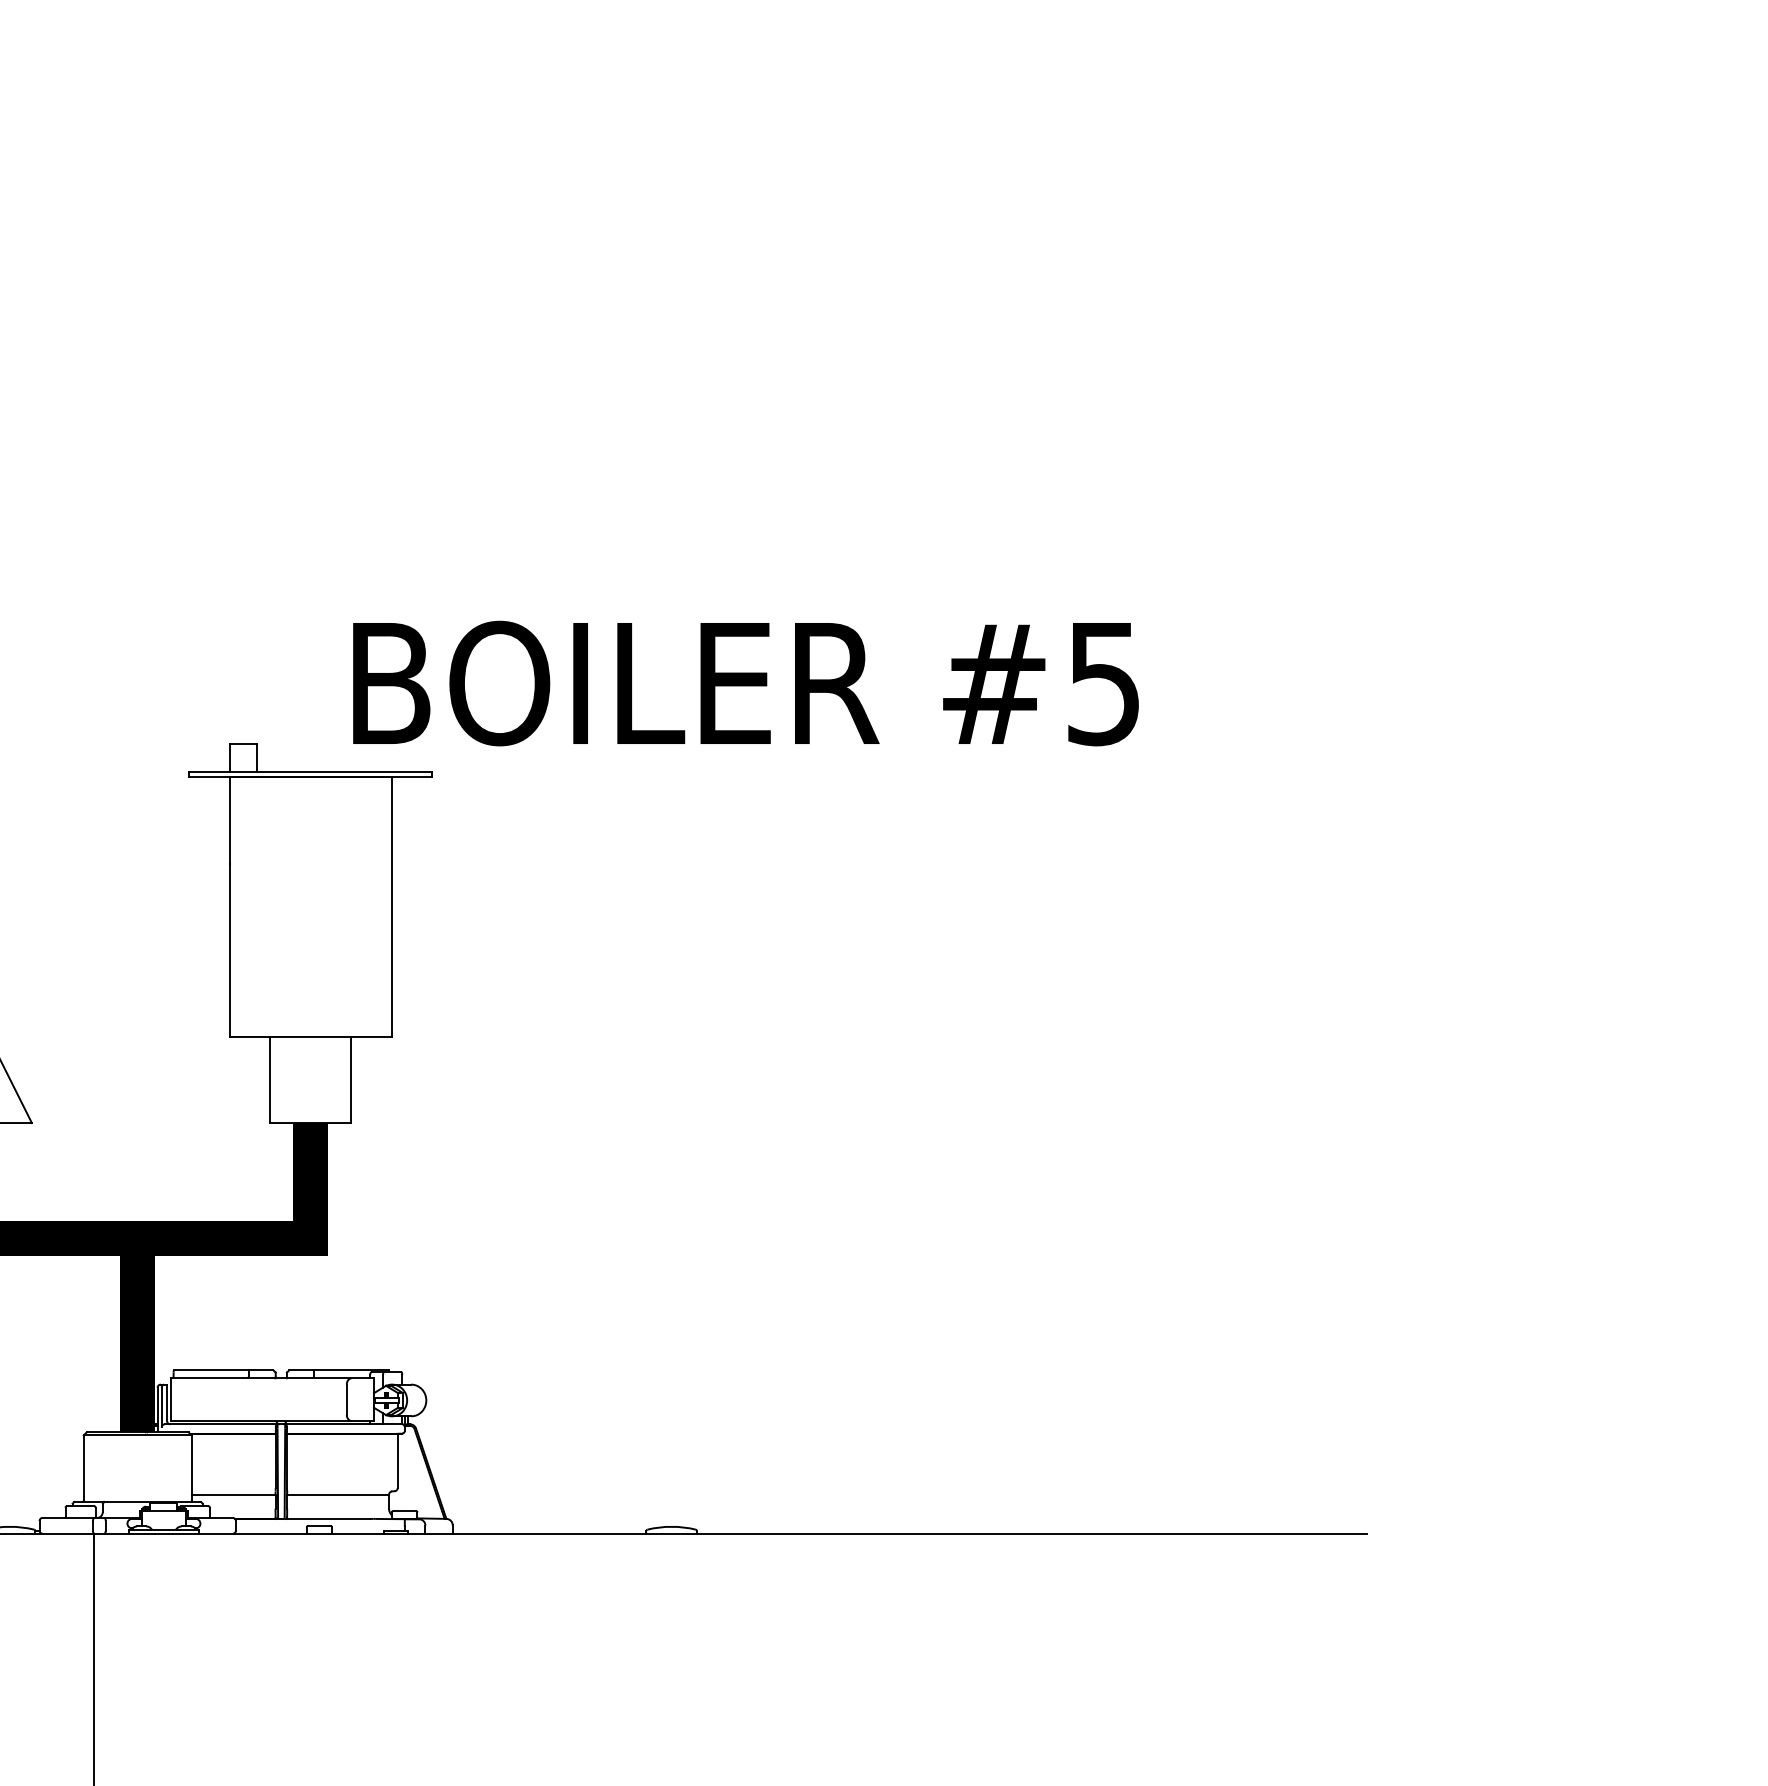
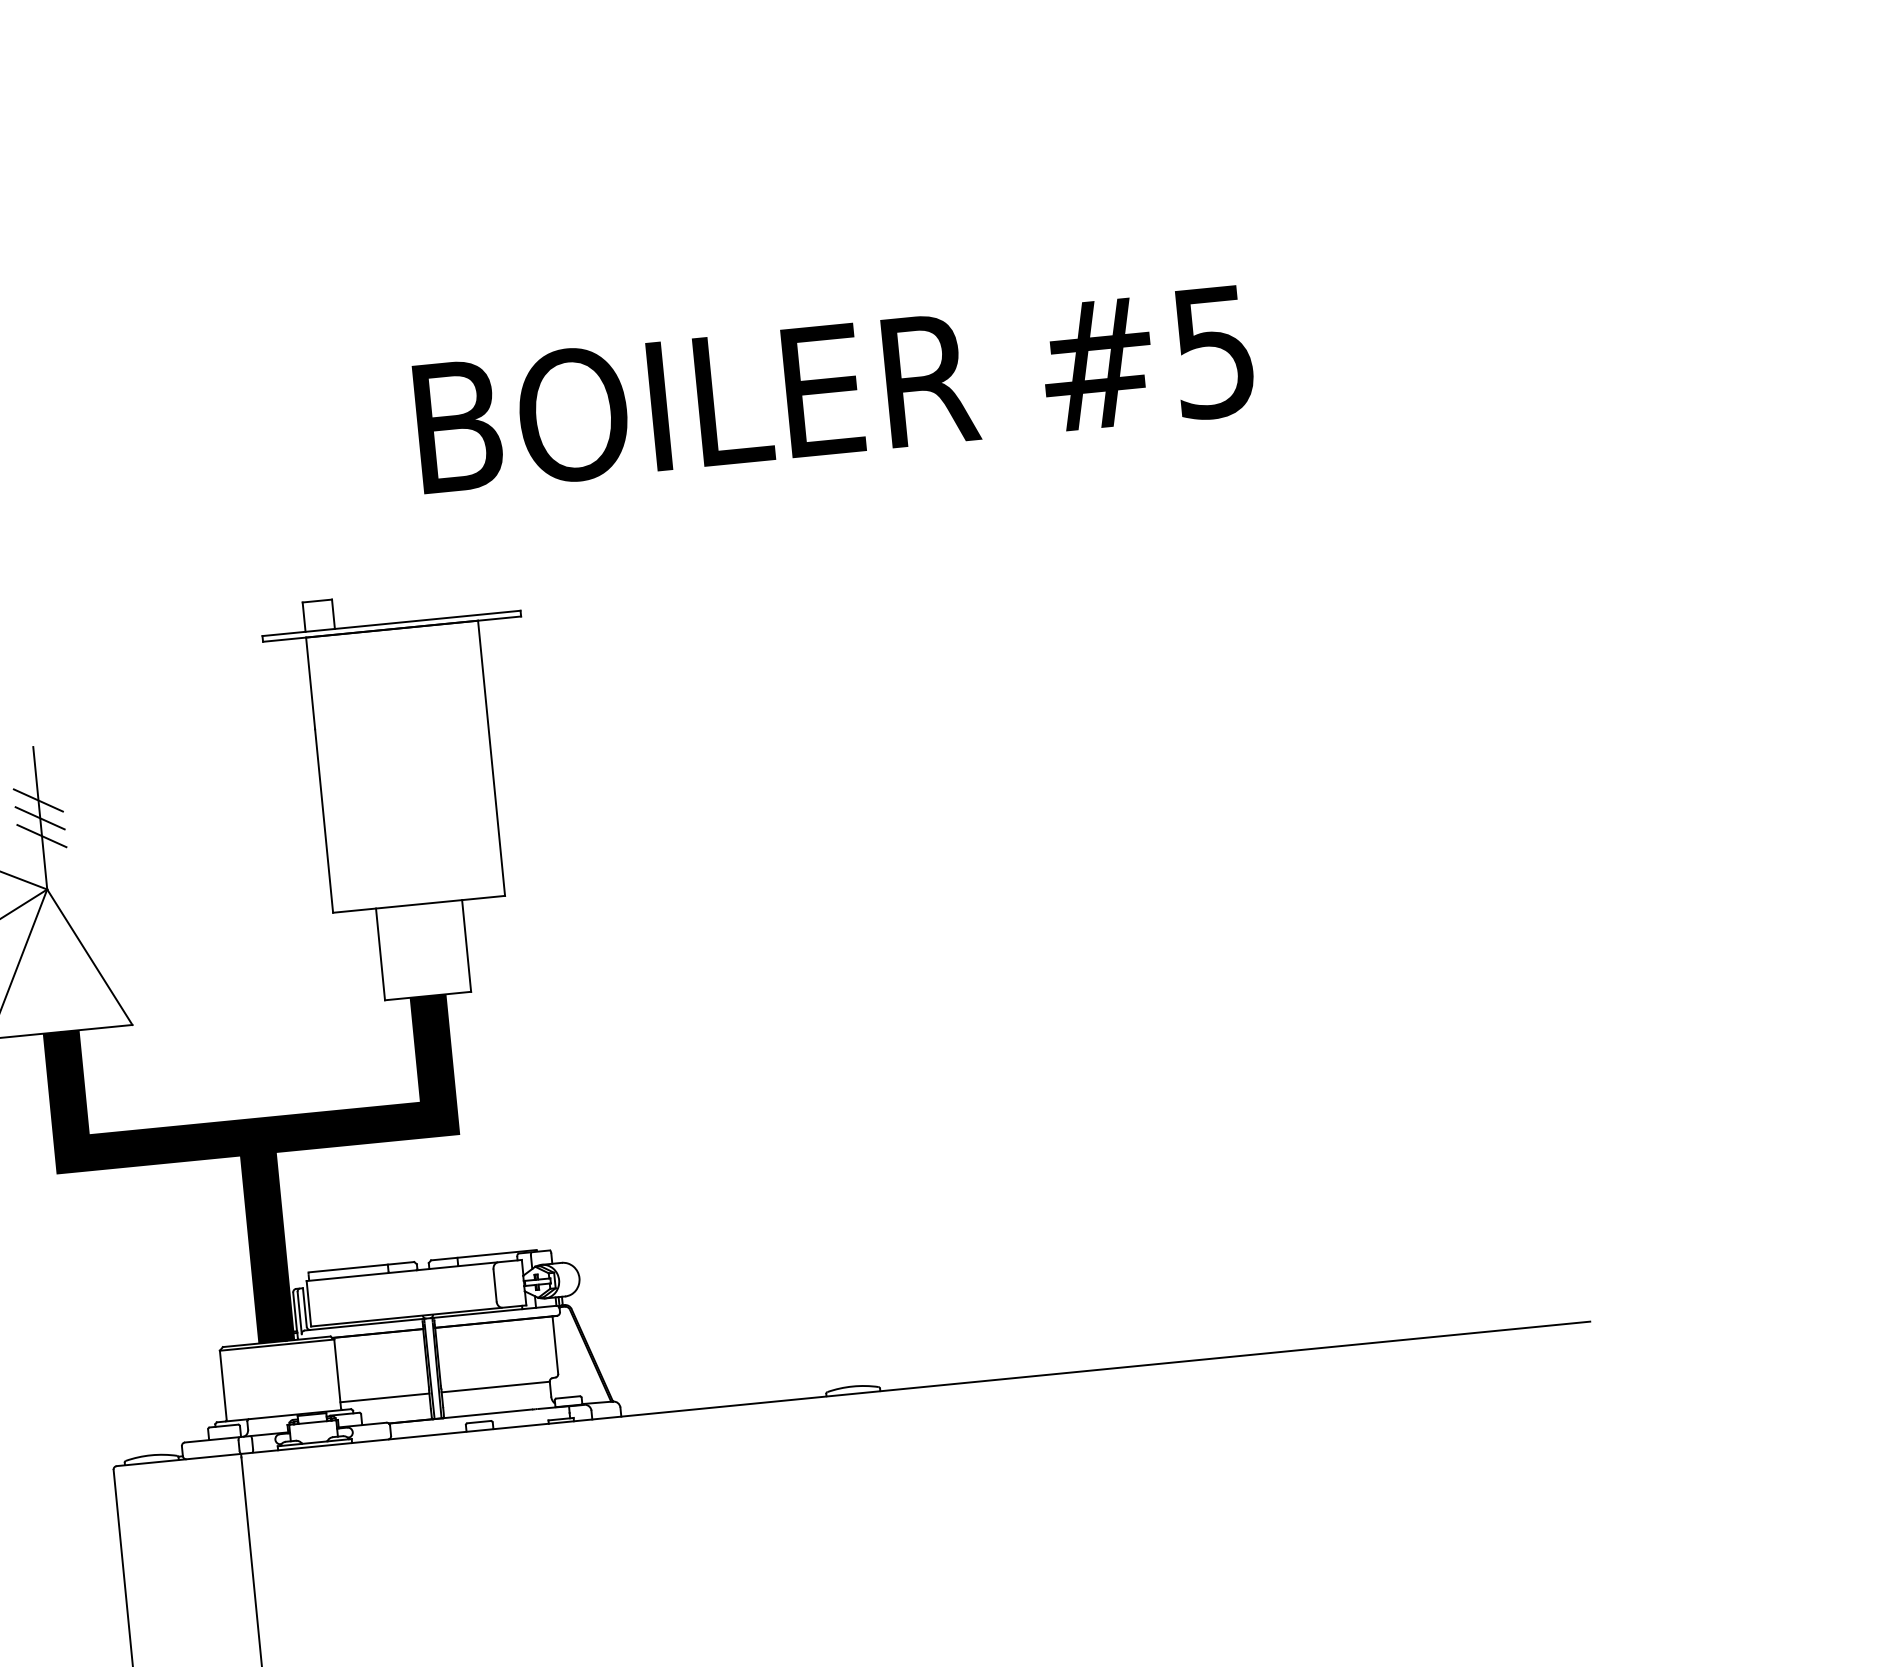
text: (745, 683) -> (833, 389), moved

